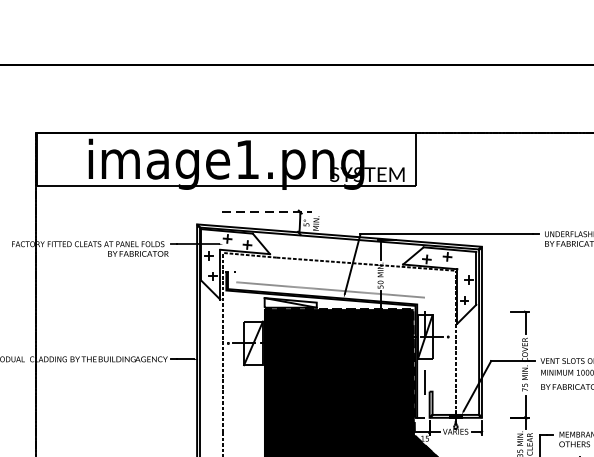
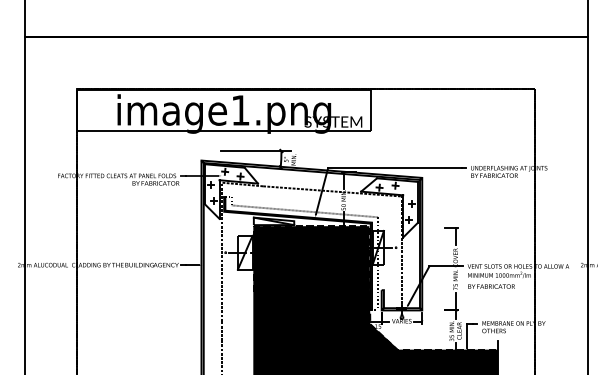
line: (266, 211) -> (255, 150), dashed -> solid

